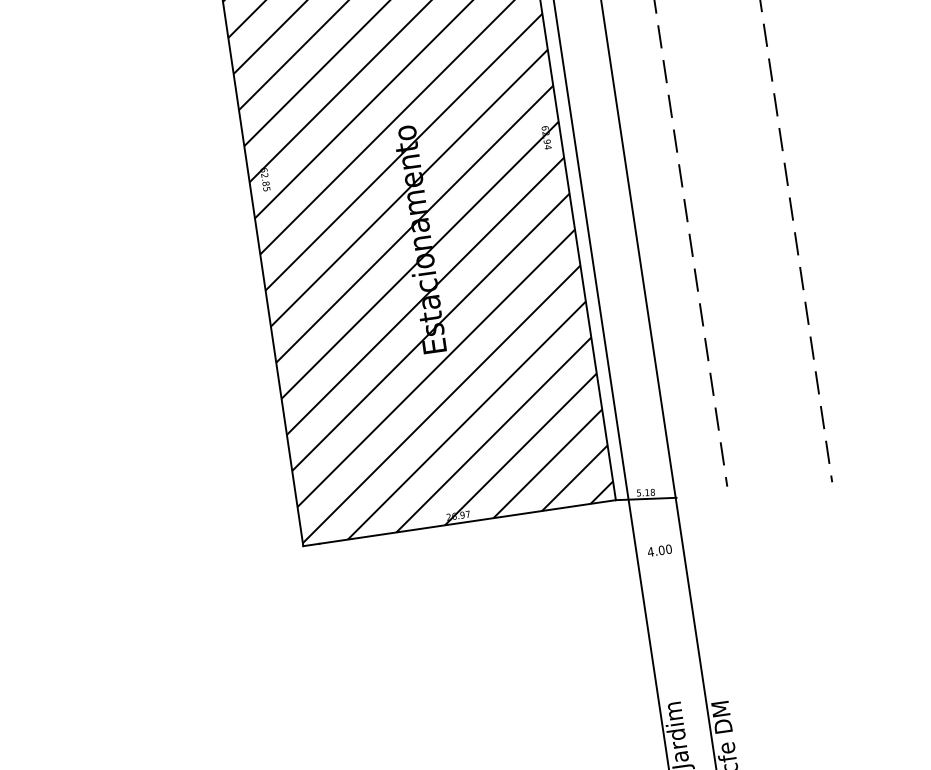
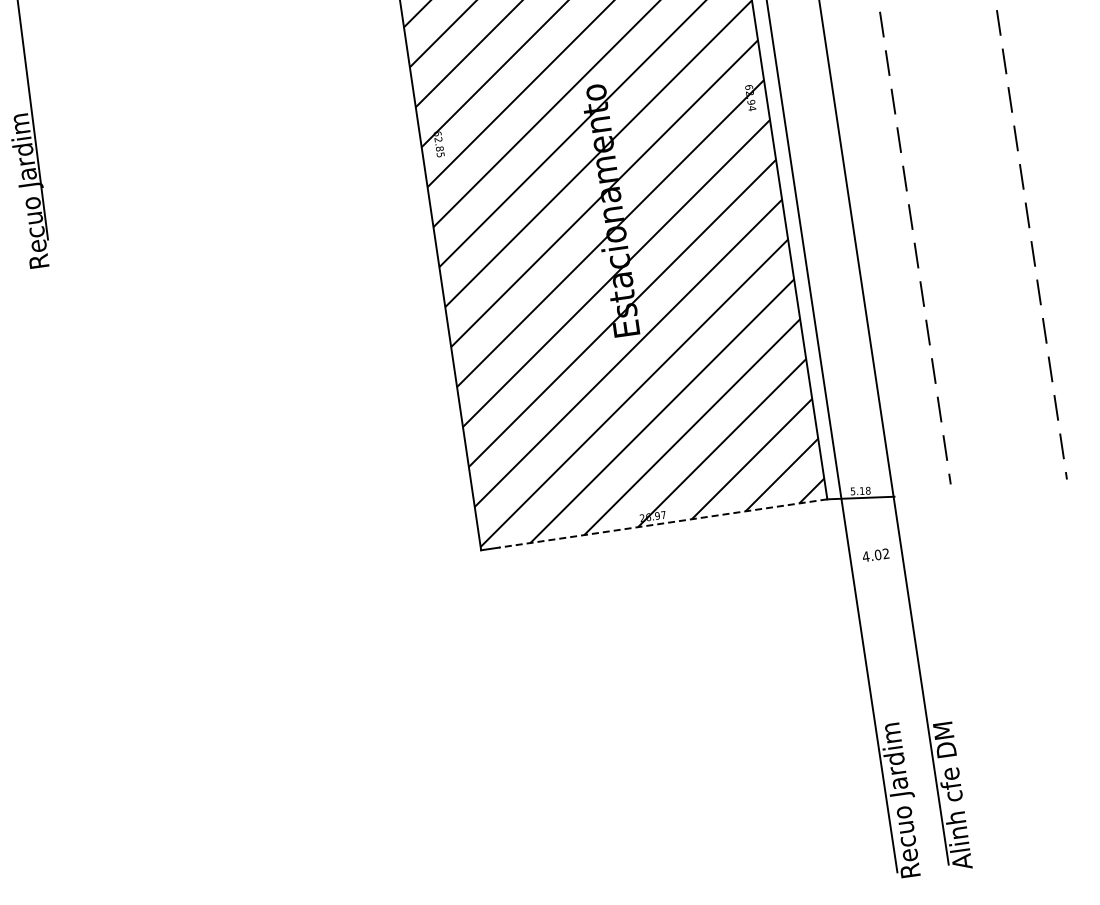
line: (467, 521) -> (663, 523), solid -> dashed
text: (668, 549) -> (885, 553), 4.00 -> 4.02

